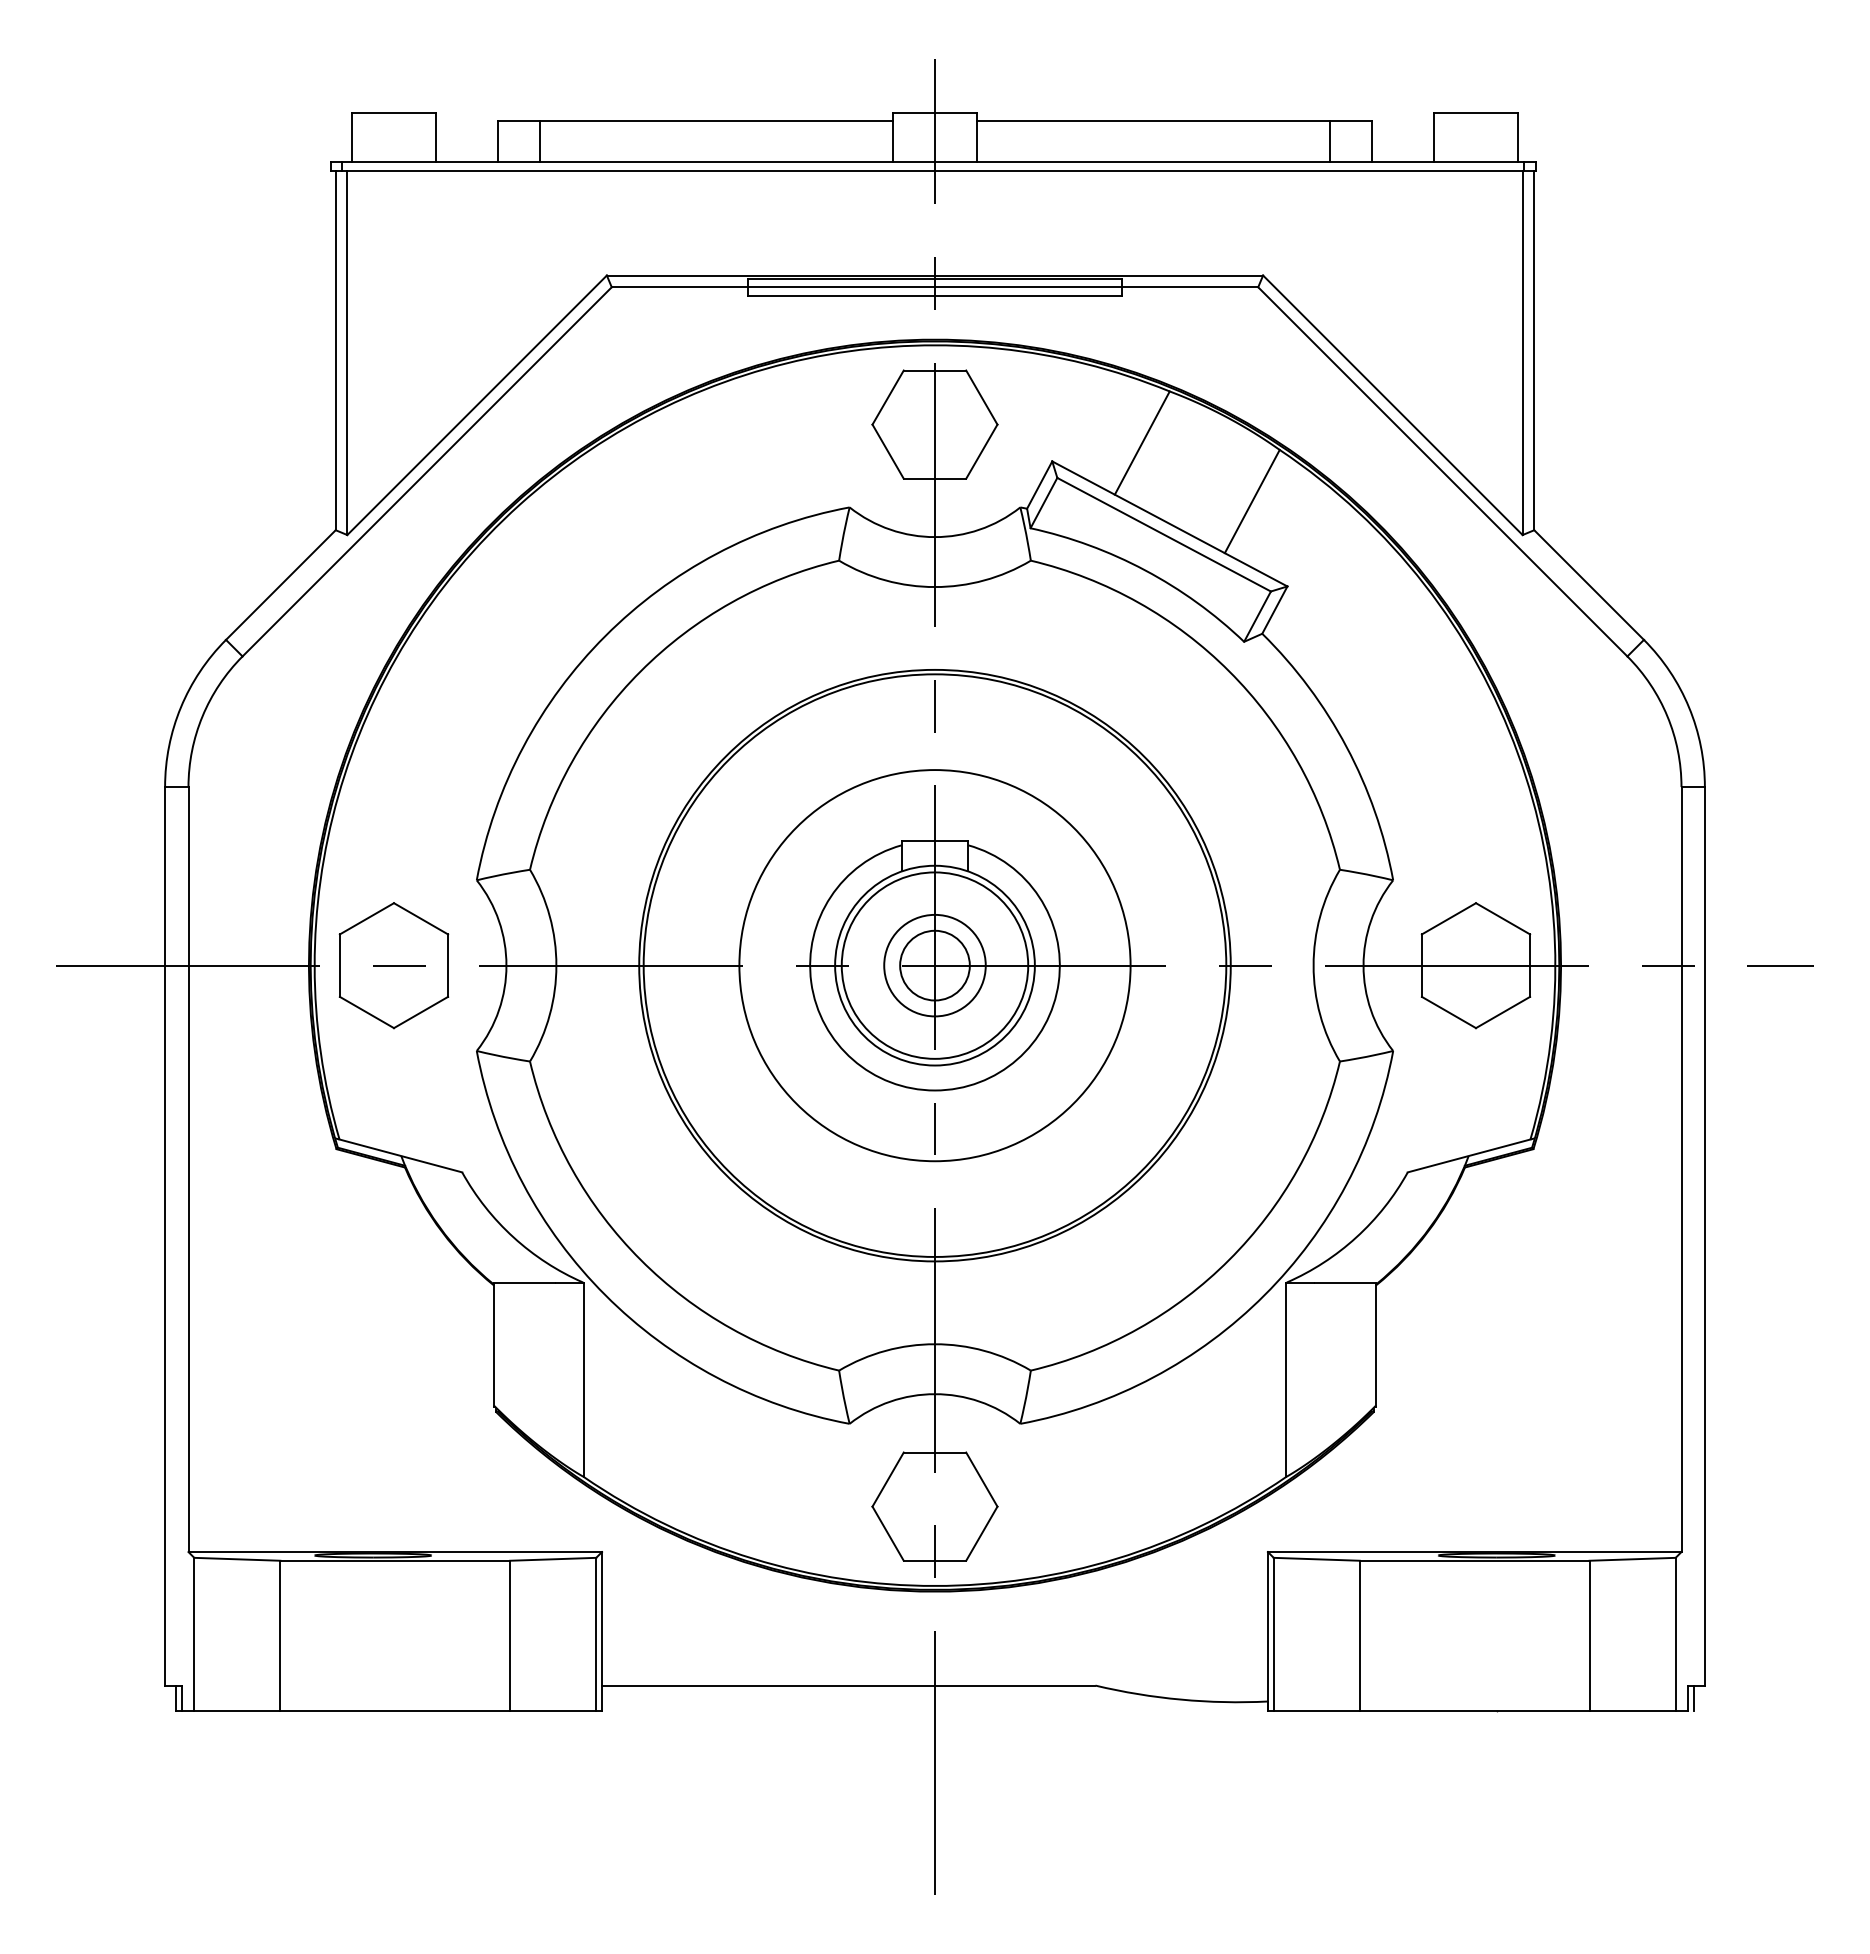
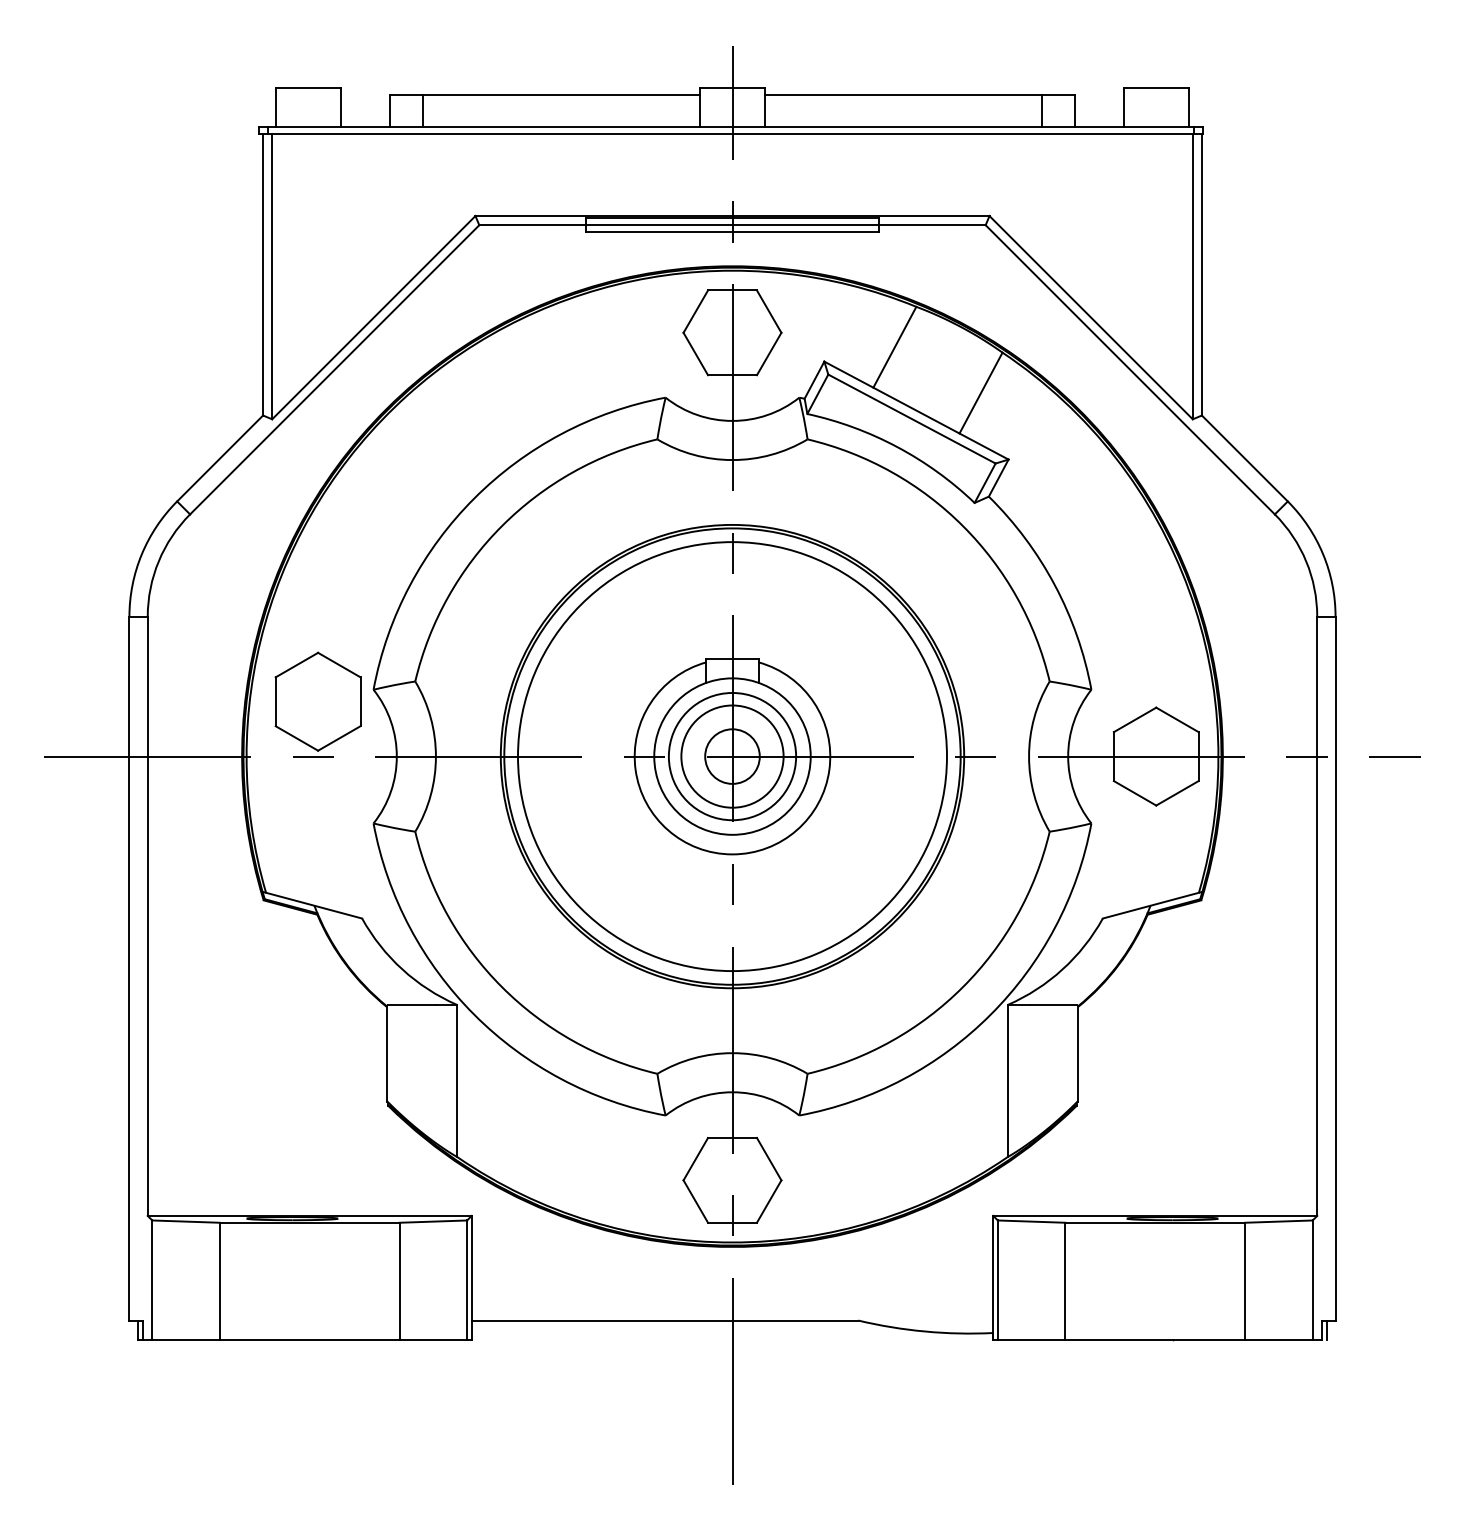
part: (393, 965) -> (317, 701), moved
circle: (934, 965) -> (732, 756), size x0.7
circle: (934, 965) -> (732, 756), size x1.4
circle: (934, 965) -> (732, 756), size x1.6

